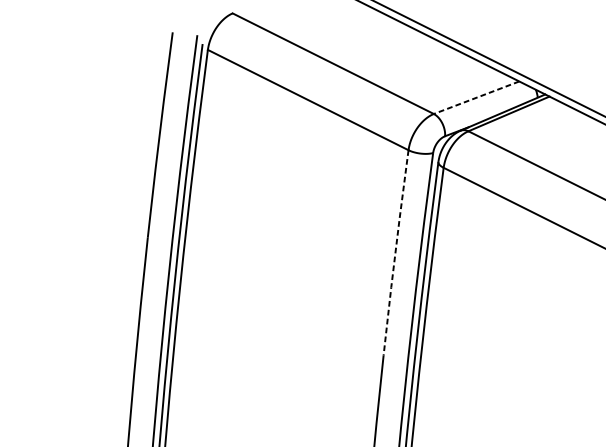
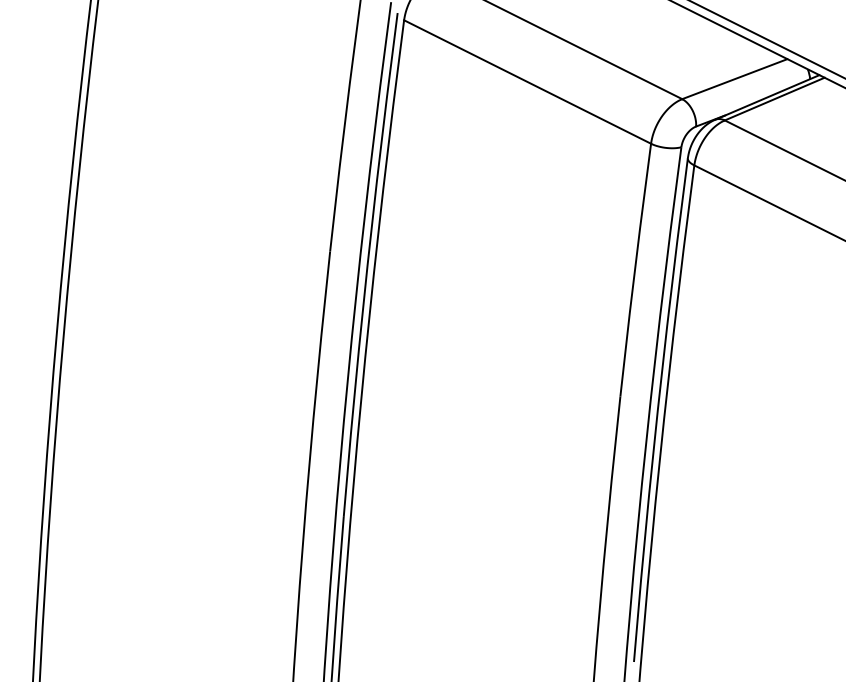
line: (476, 98) -> (734, 79), dashed -> solid
line: (395, 252) -> (635, 269), dashed -> solid

